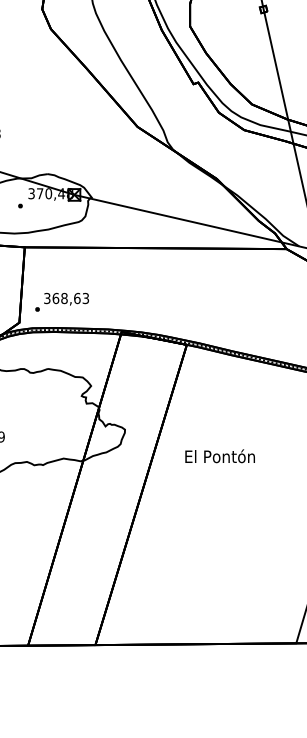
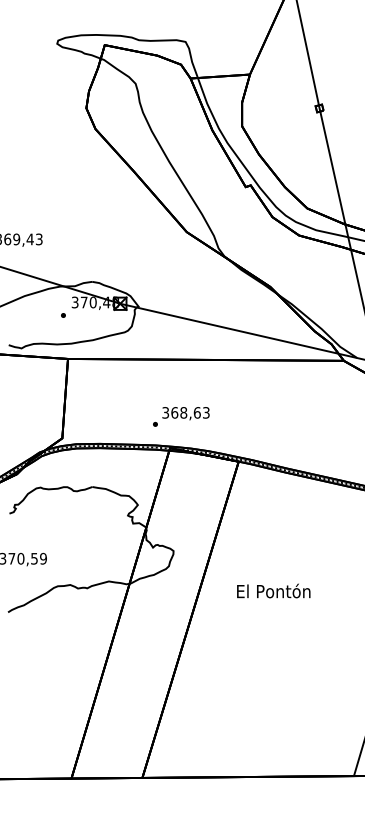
text: (62, 301) -> (181, 416), moved
text: (219, 455) -> (273, 590), moved

